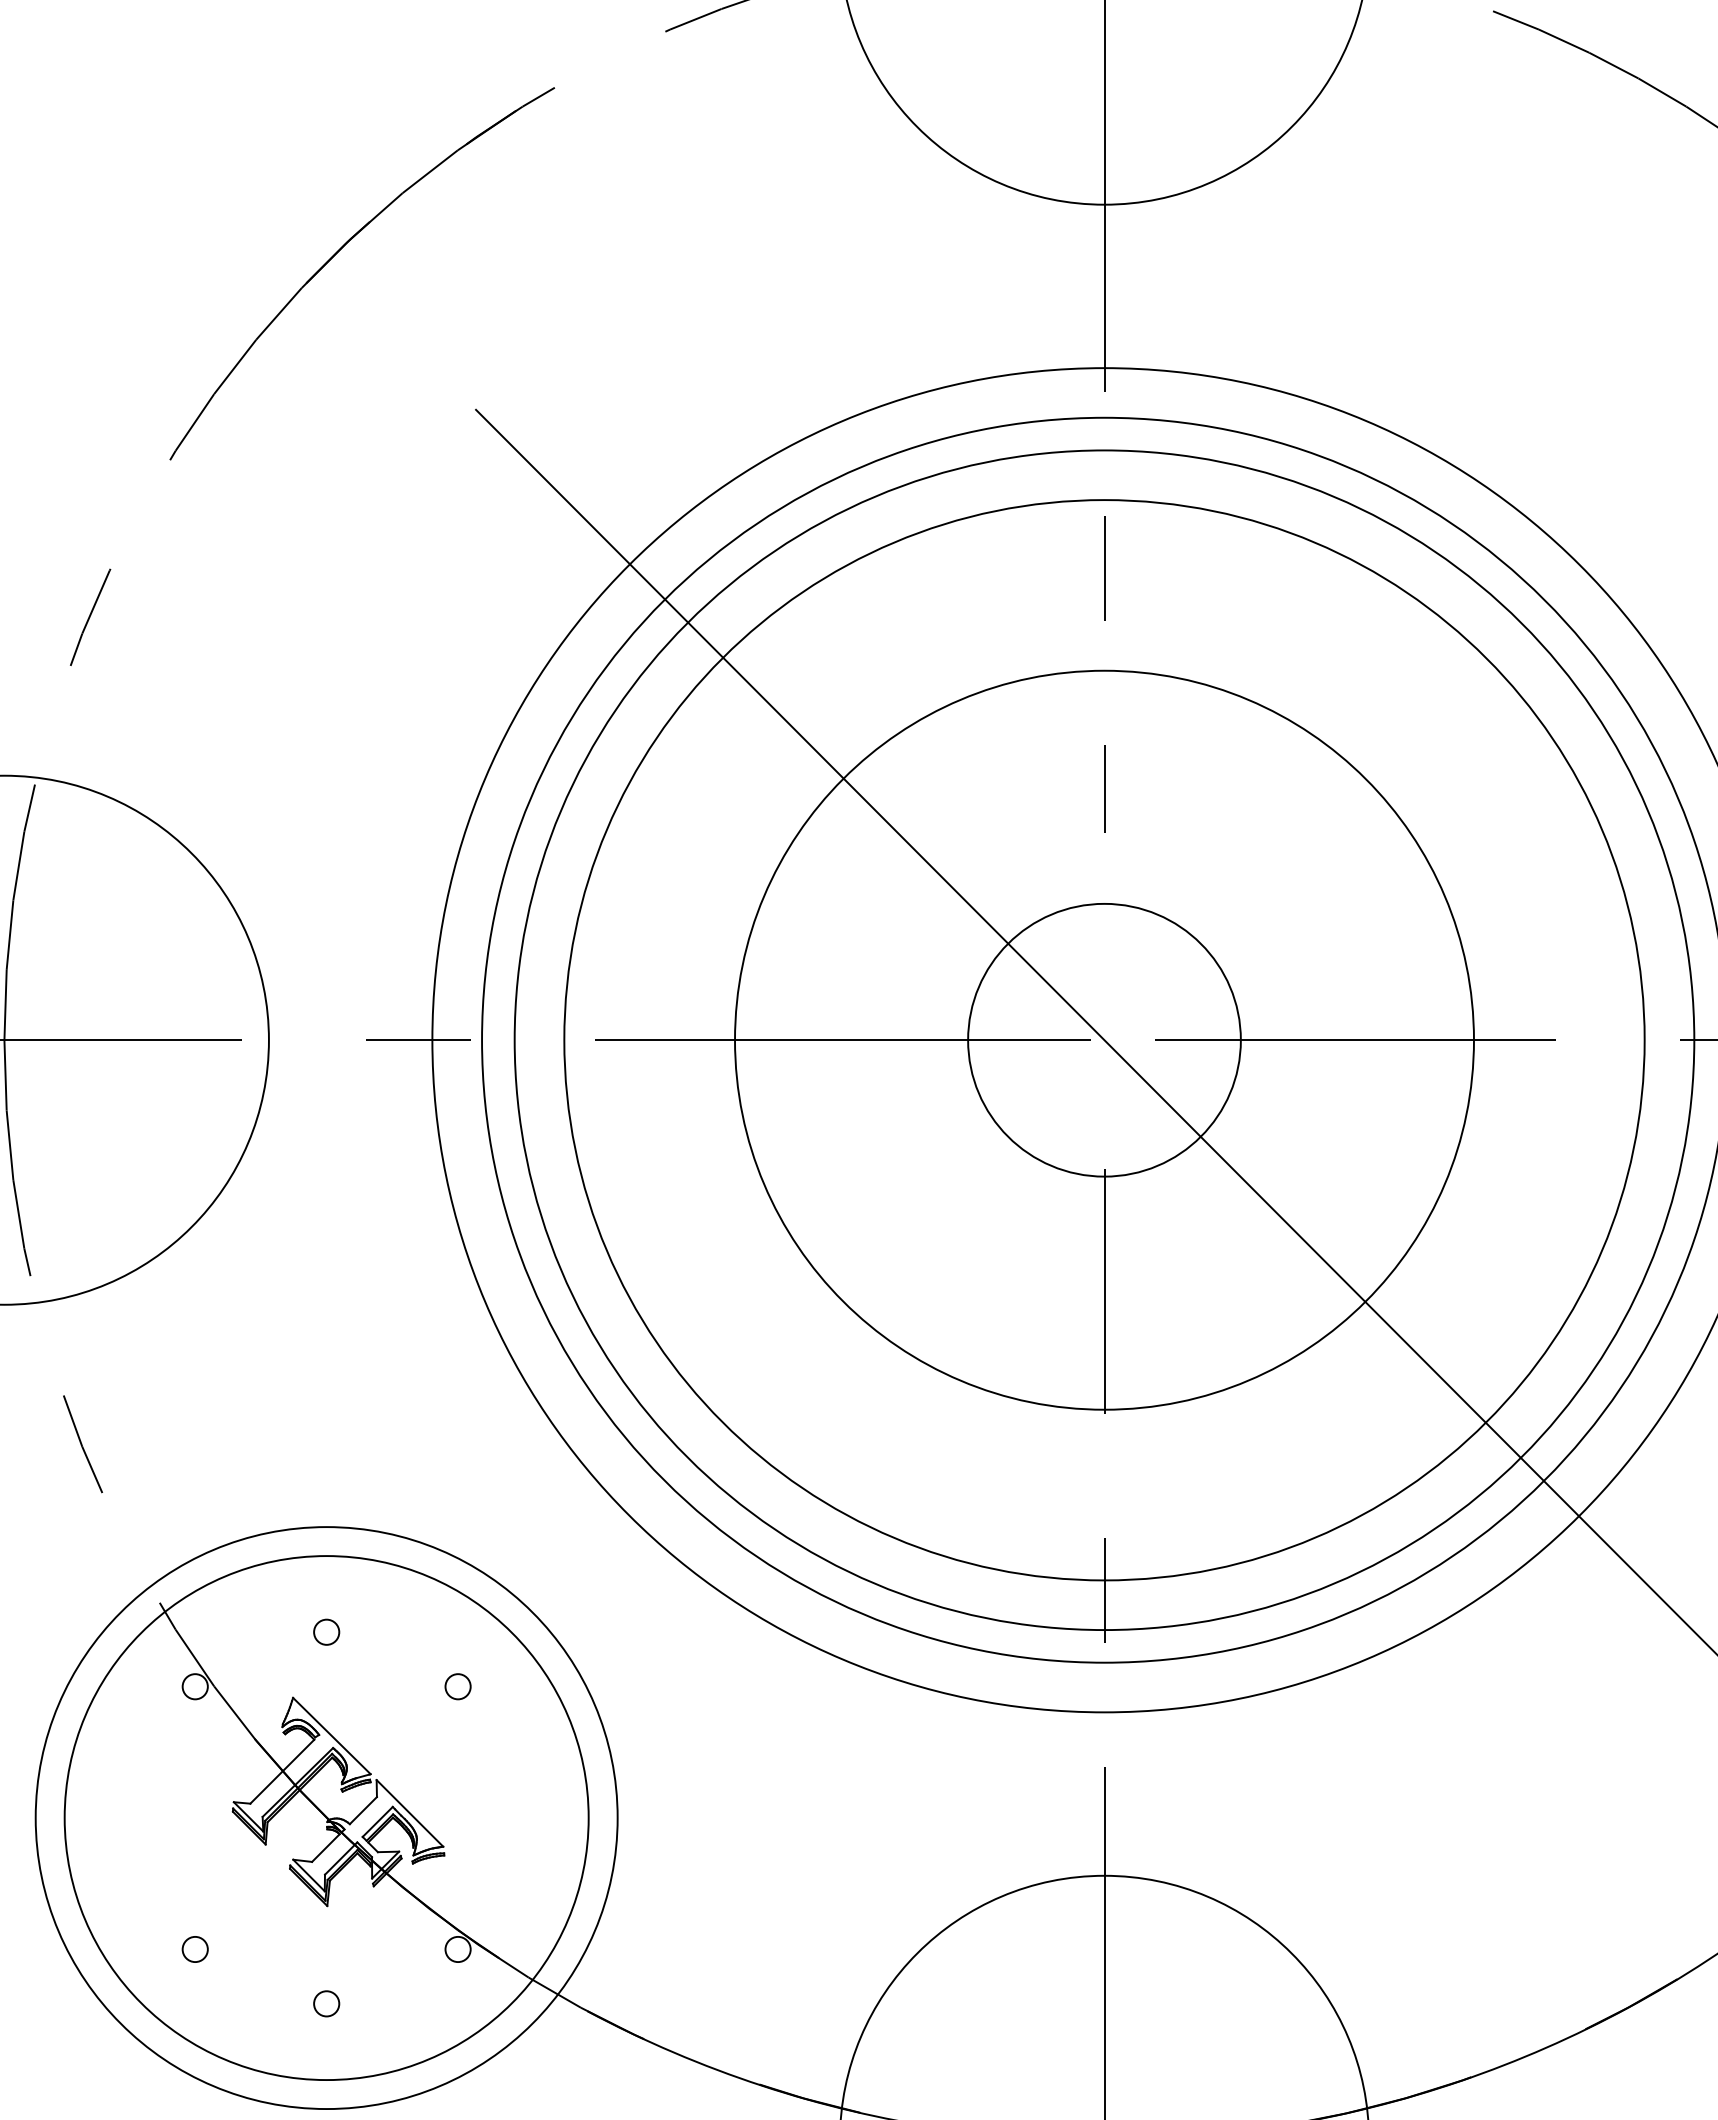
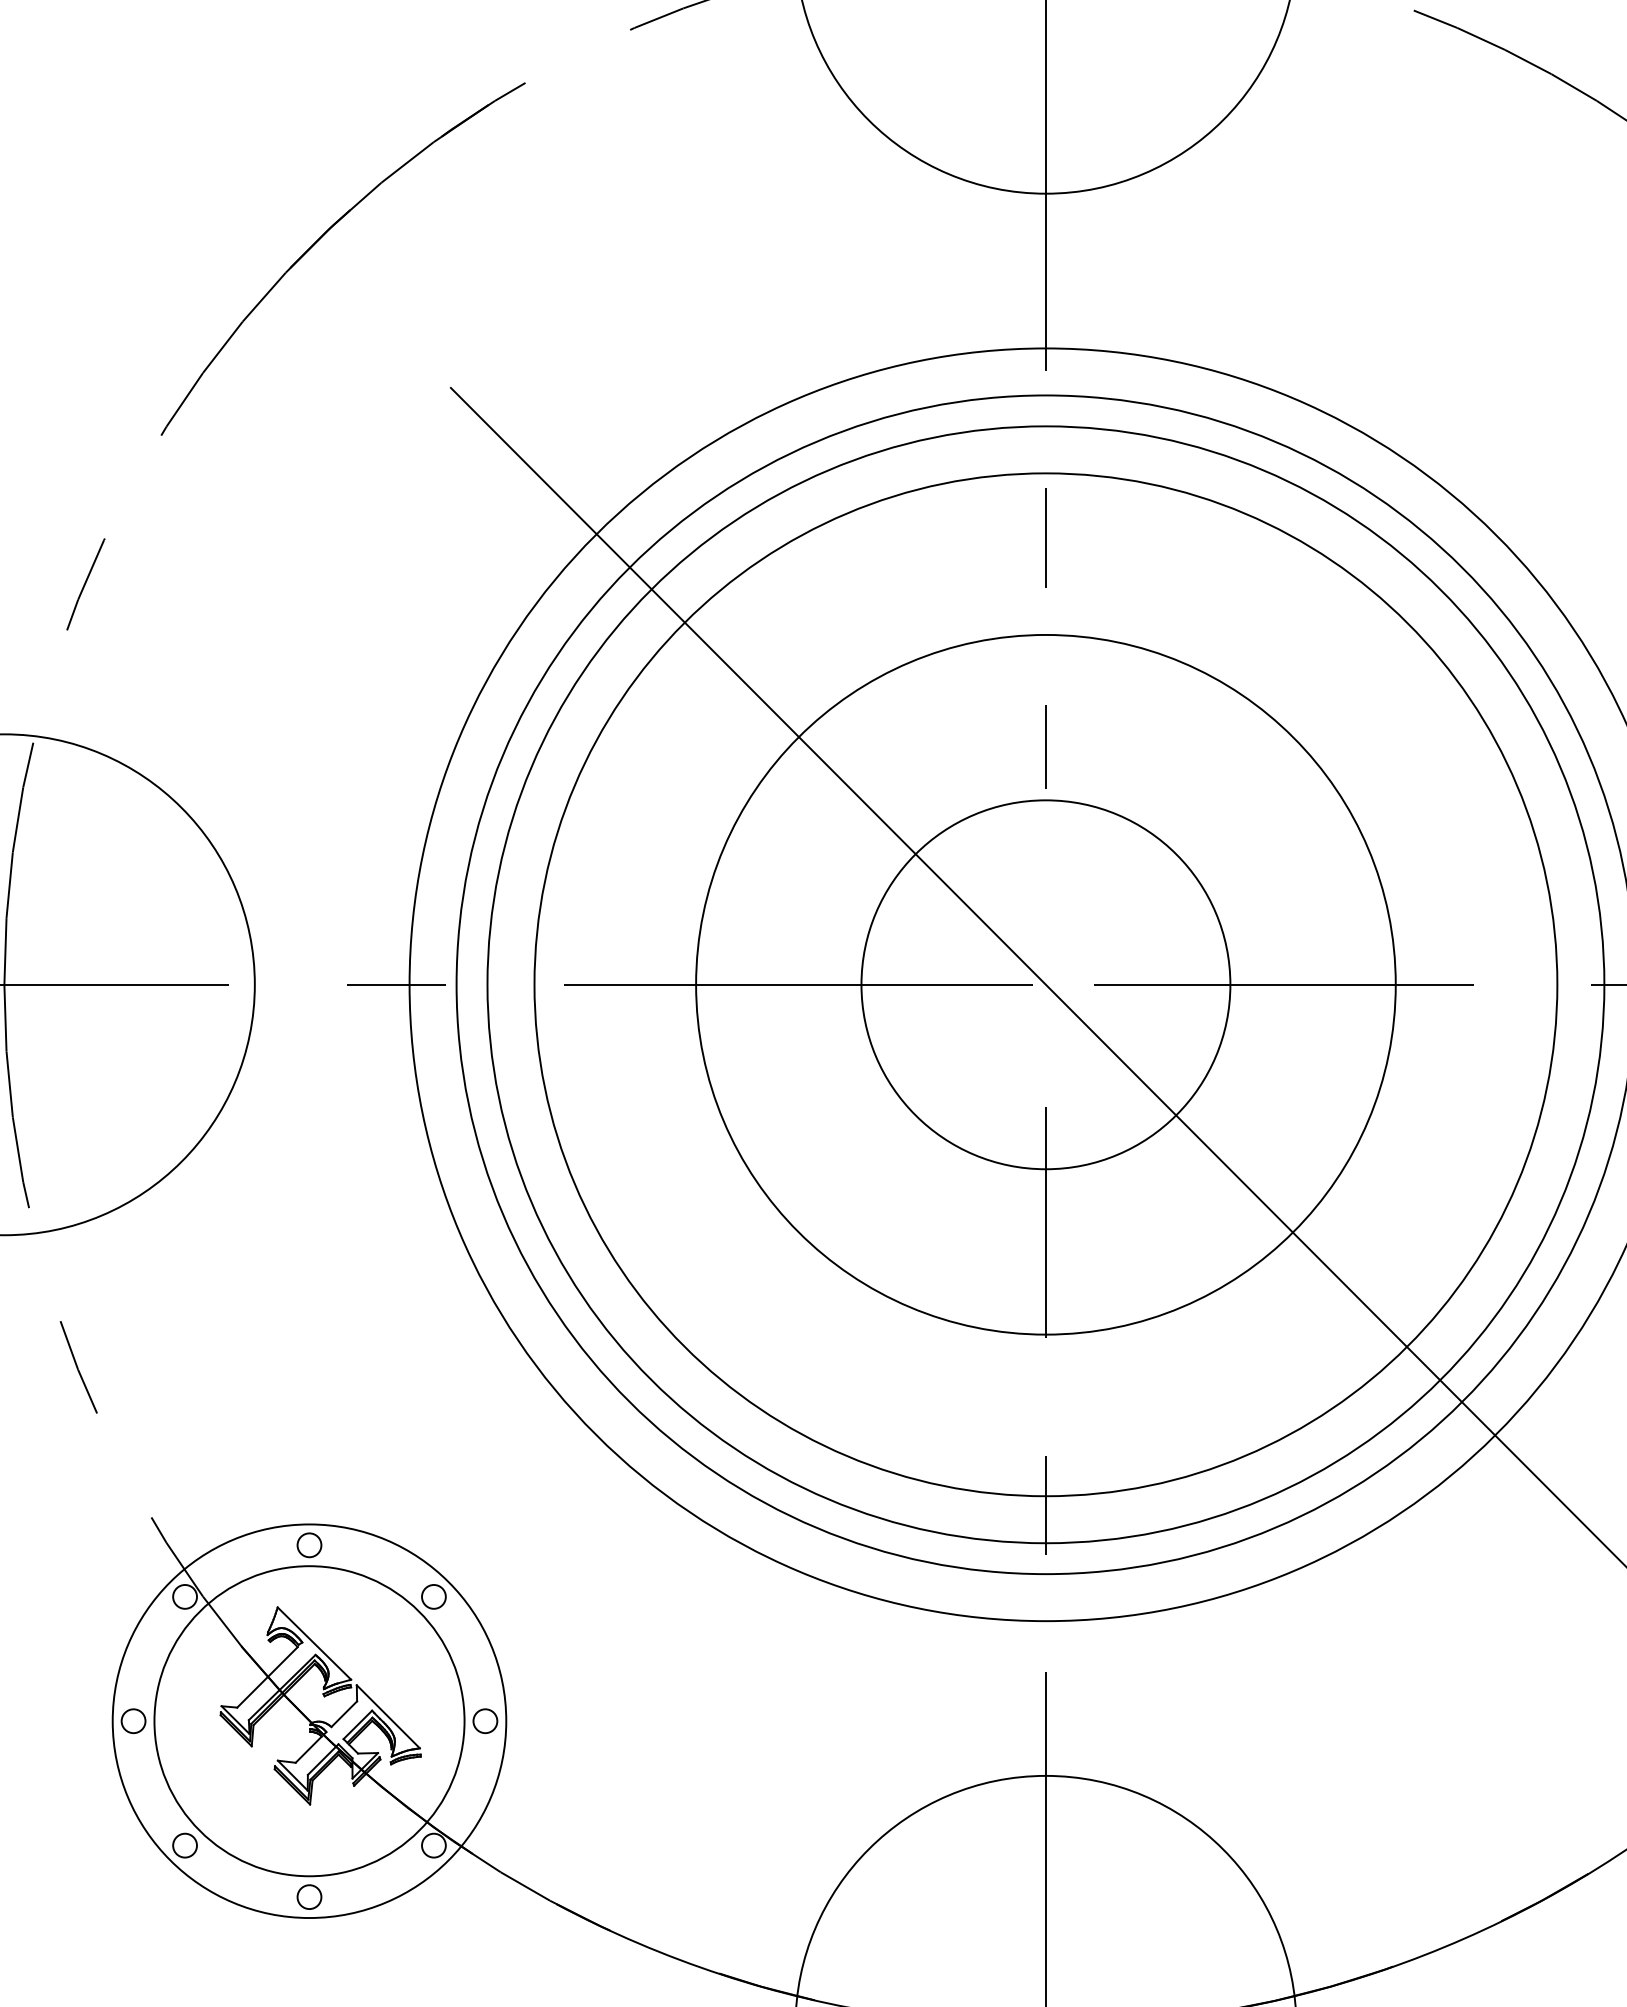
circle: (1104, 1040) -> (1045, 985), size x1.43
circle: (140, 1817) -> (133, 1720), added
circle: (326, 1817) -> (309, 1720), size x0.62
circle: (326, 1817) -> (309, 1720), size x0.71
circle: (512, 1817) -> (485, 1720), added

